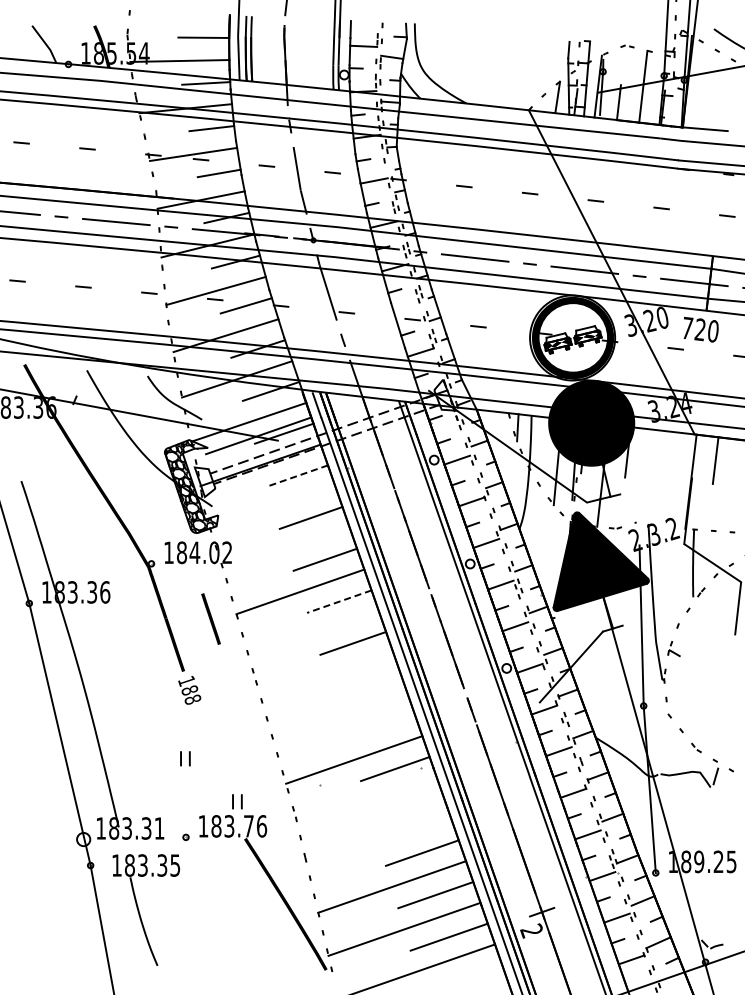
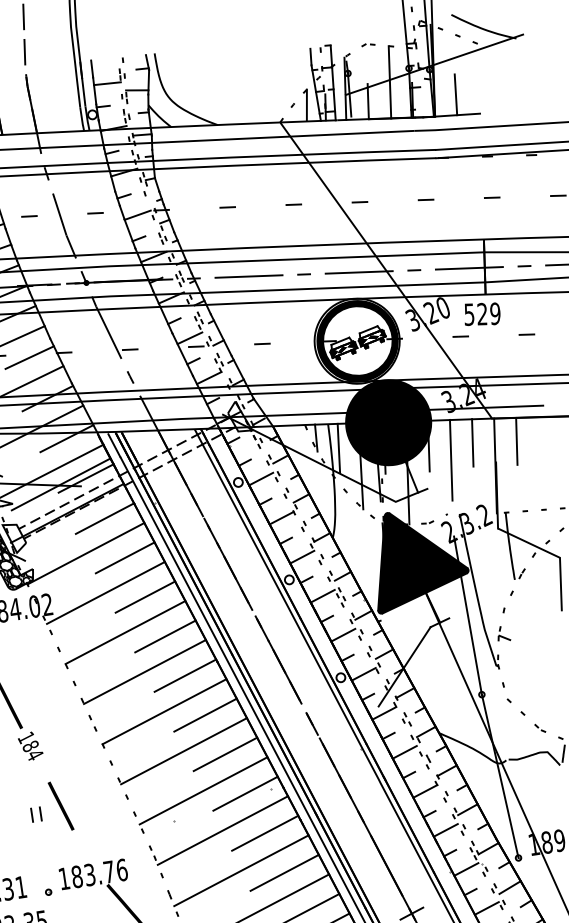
line: (706, 108) -> (455, 94), added
line: (407, 310) -> (189, 338), added
text: (699, 329) -> (481, 314), 720 -> 529
line: (538, 440) -> (338, 447), added
line: (671, 455) -> (472, 442), added
line: (647, 469) -> (450, 460), added
line: (296, 476) -> (104, 519), dashed -> solid
line: (272, 507) -> (85, 553), added
line: (286, 549) -> (105, 592), added
line: (338, 601) -> (164, 636), dashed -> solid
line: (210, 618) -> (60, 805), moved
line: (313, 633) -> (144, 671), added
line: (327, 675) -> (164, 711), added
line: (367, 685) -> (205, 715), added
text: (192, 699) -> (34, 754), 188 -> 184
line: (340, 717) -> (183, 750), added
line: (381, 726) -> (225, 753), added
part: (237, 801) -> (94, 849), removed
line: (367, 801) -> (222, 829), added
line: (408, 810) -> (264, 832), added
line: (379, 844) -> (241, 870), added

